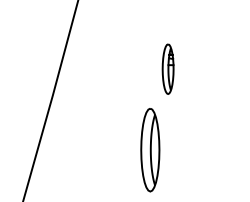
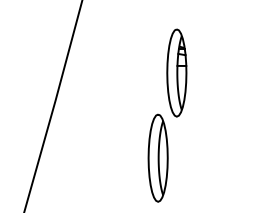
part: (167, 68) -> (176, 72), size x1.67

